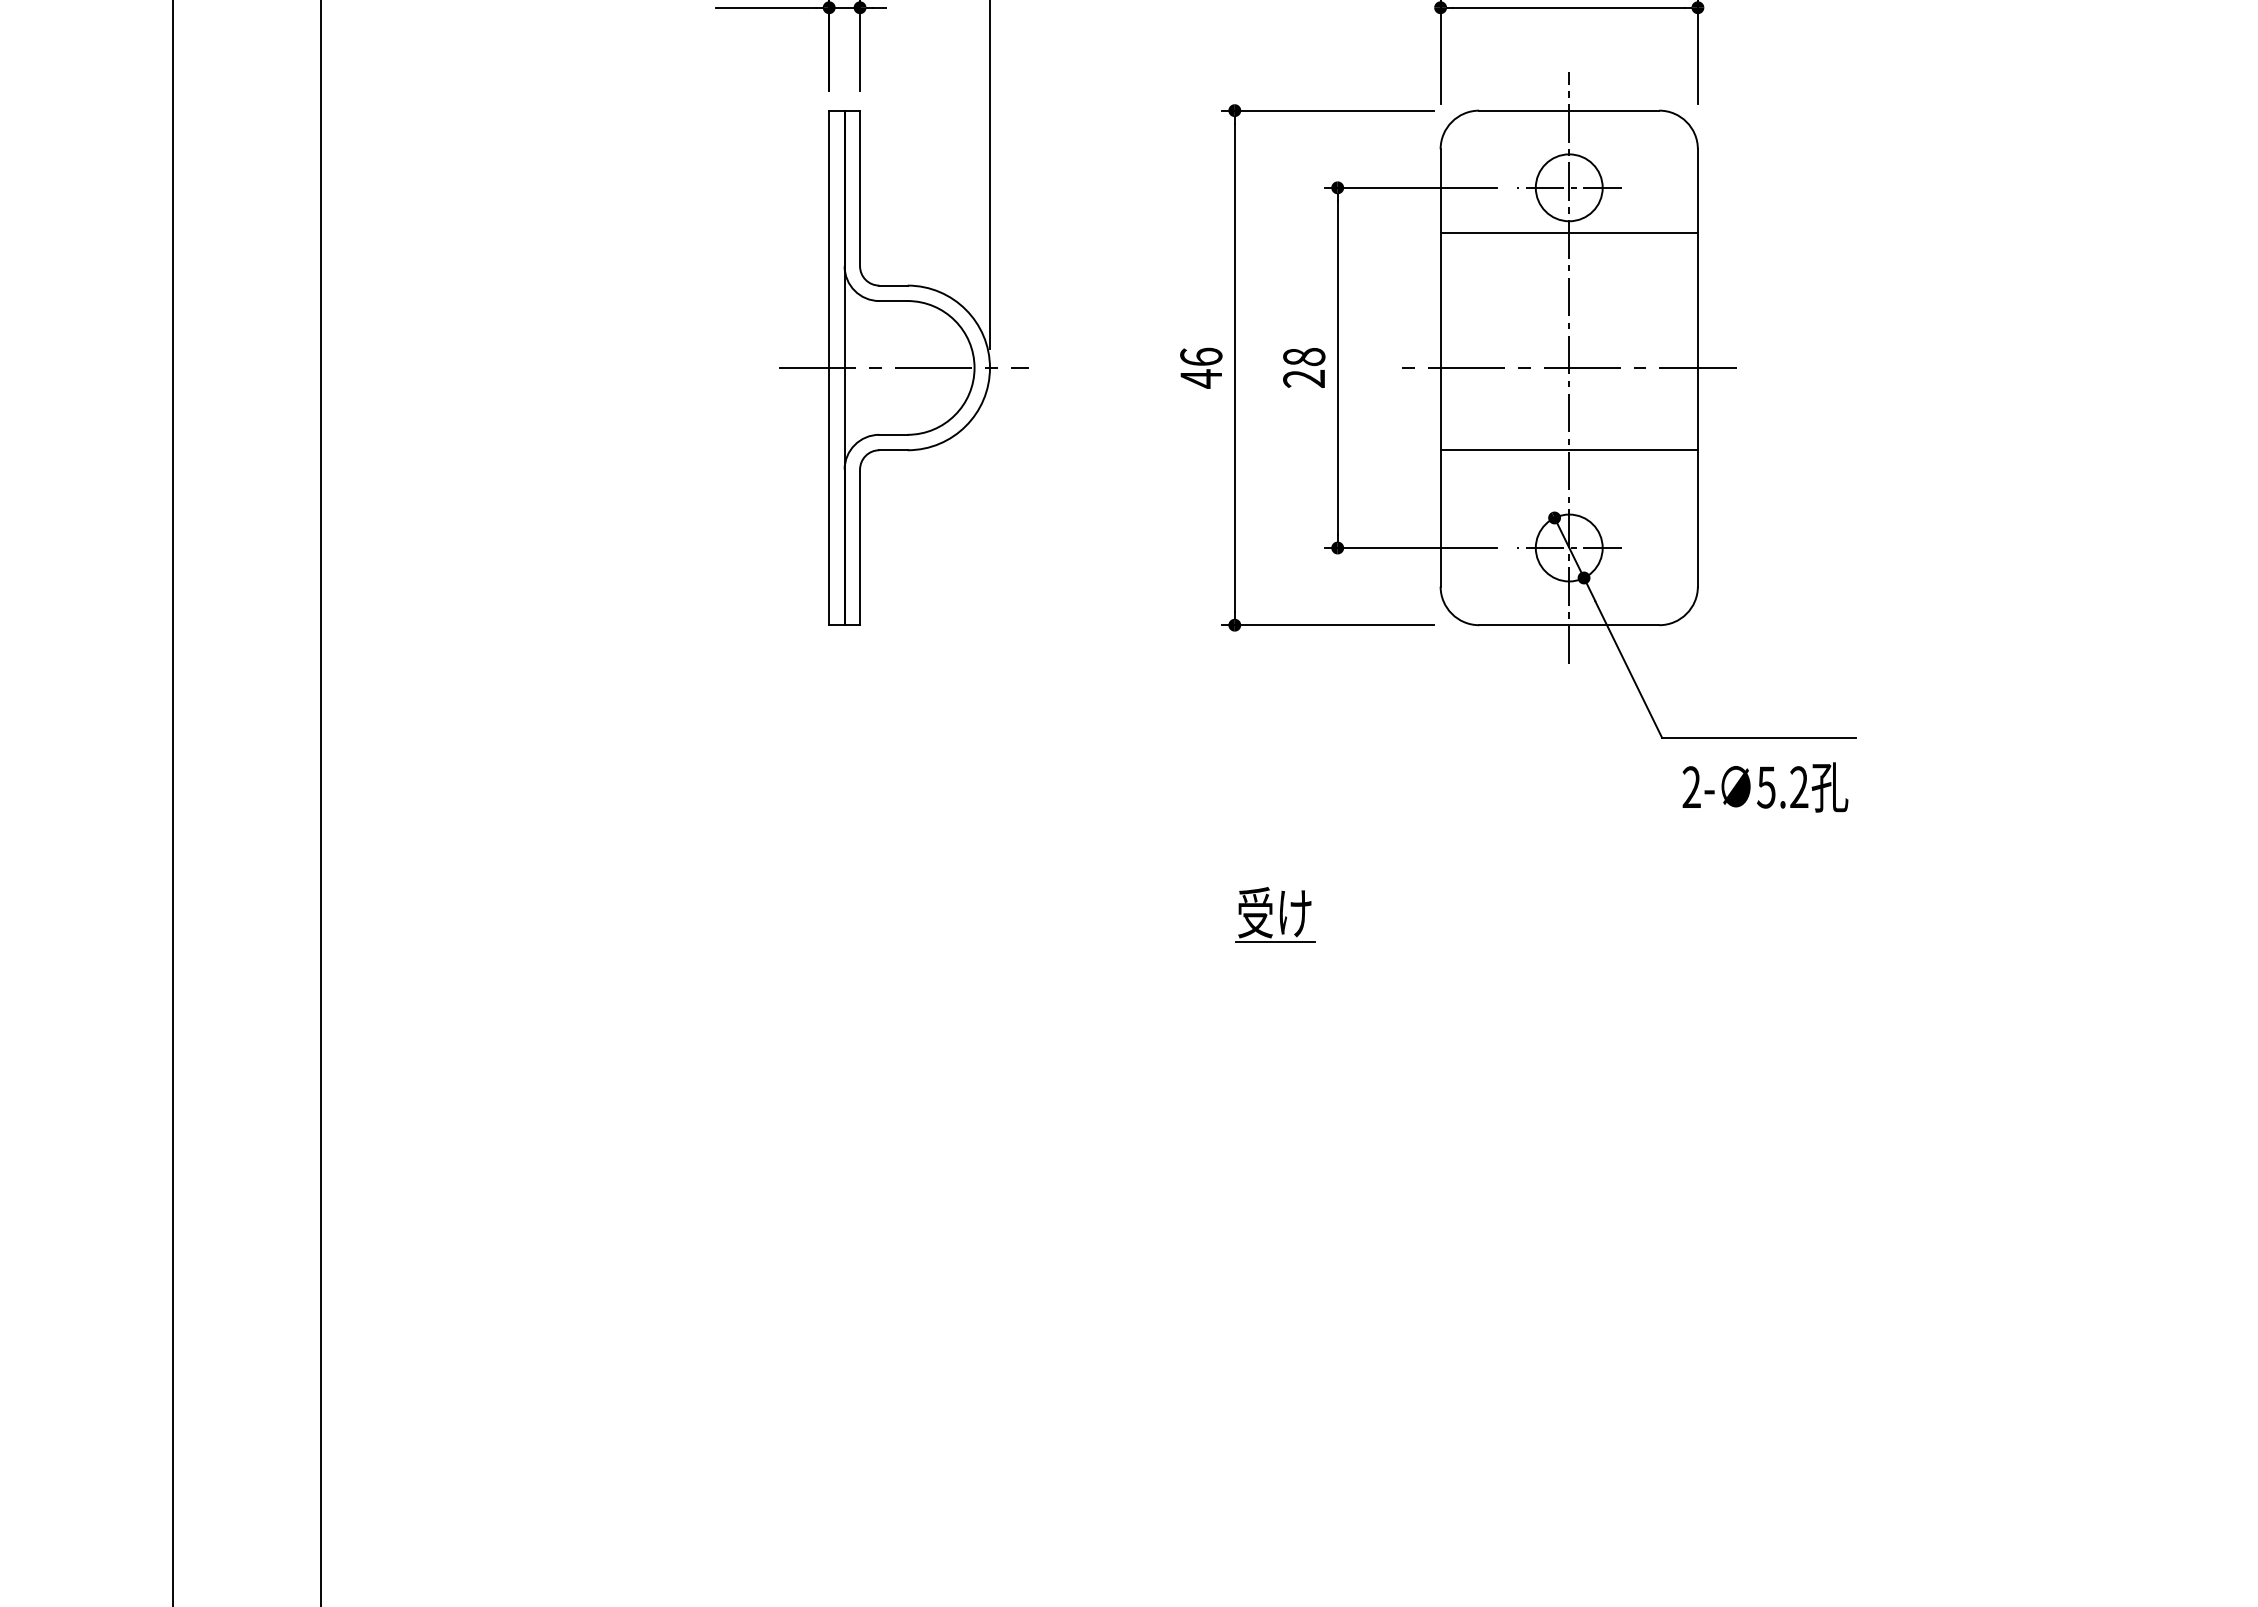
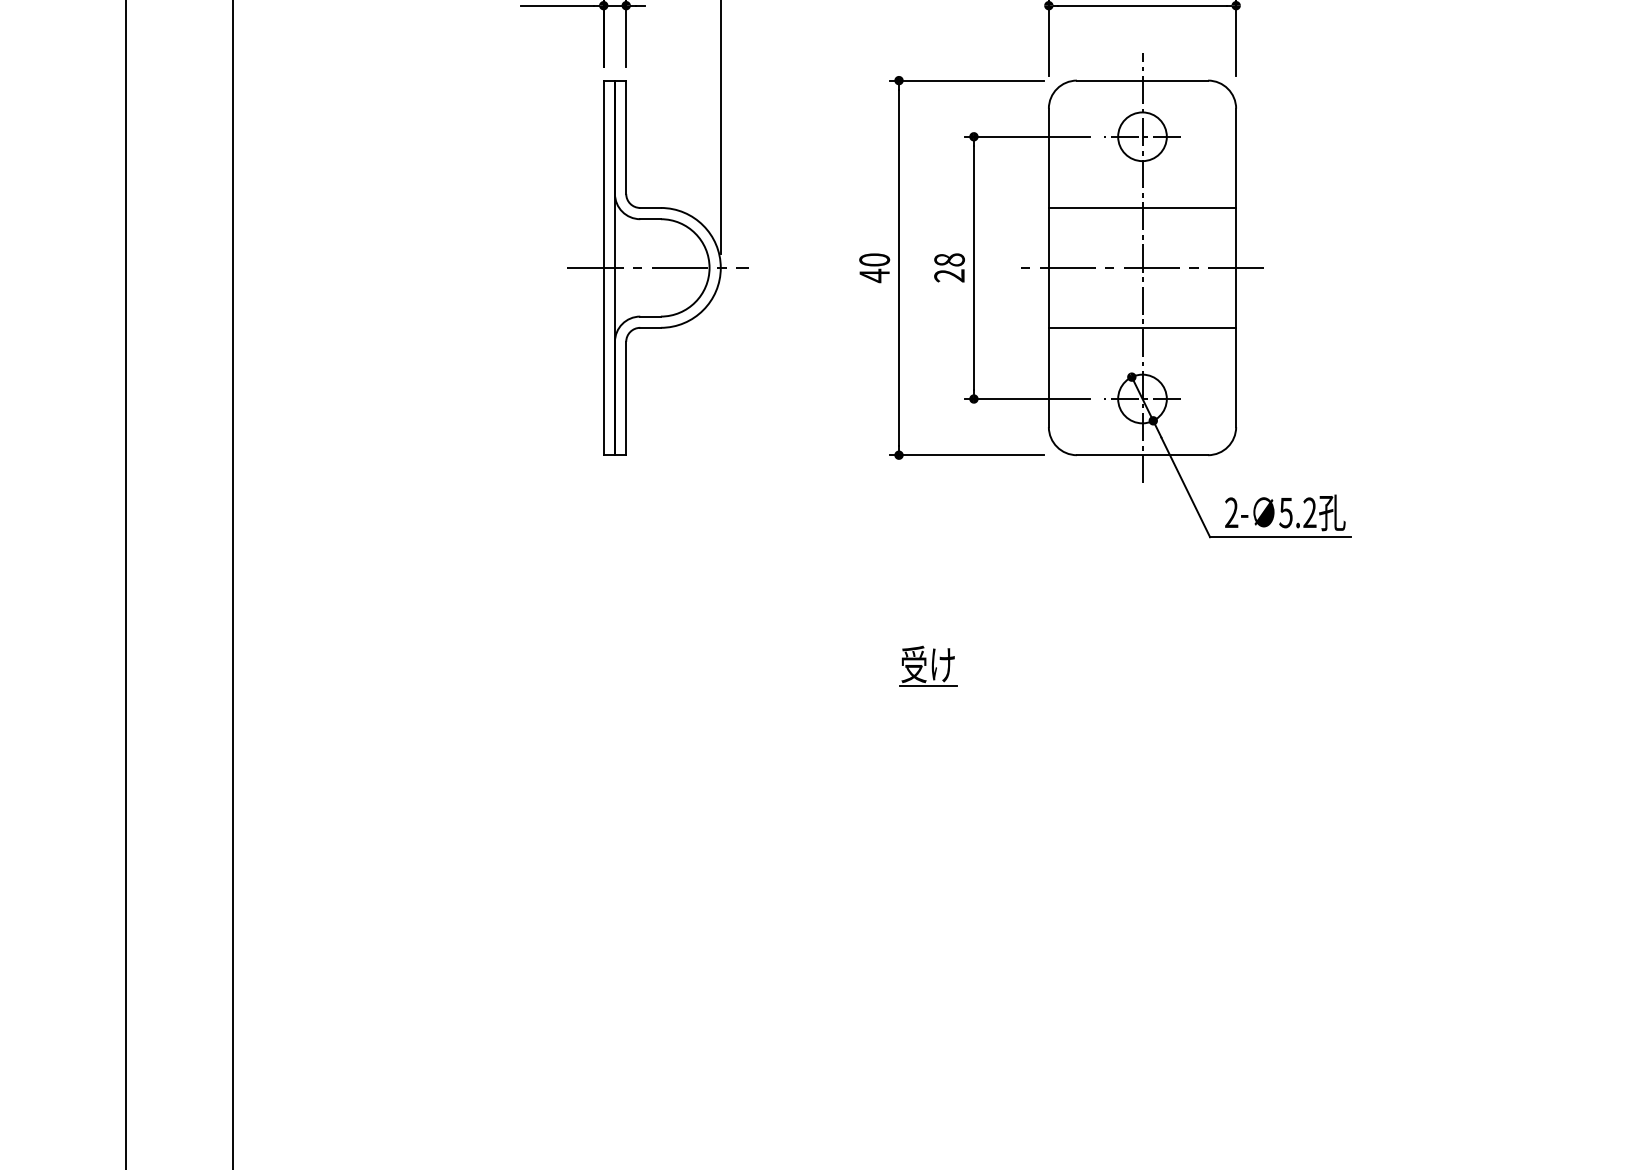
line: (1568, 232) -> (1141, 207), moved
text: (1201, 356) -> (874, 259), 46 -> 40
text: (1765, 787) -> (1285, 512), moved

